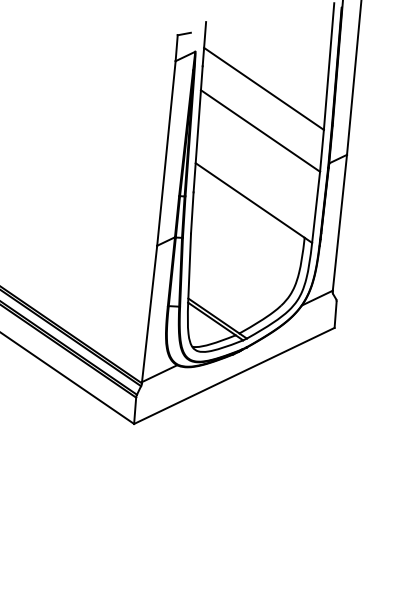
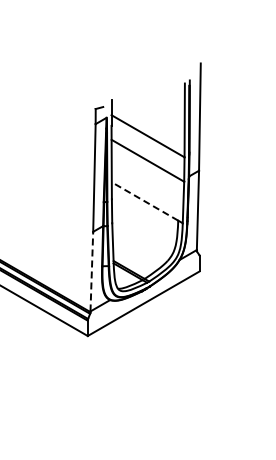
line: (249, 200) -> (144, 201), solid -> dashed
line: (149, 313) -> (91, 271), solid -> dashed

